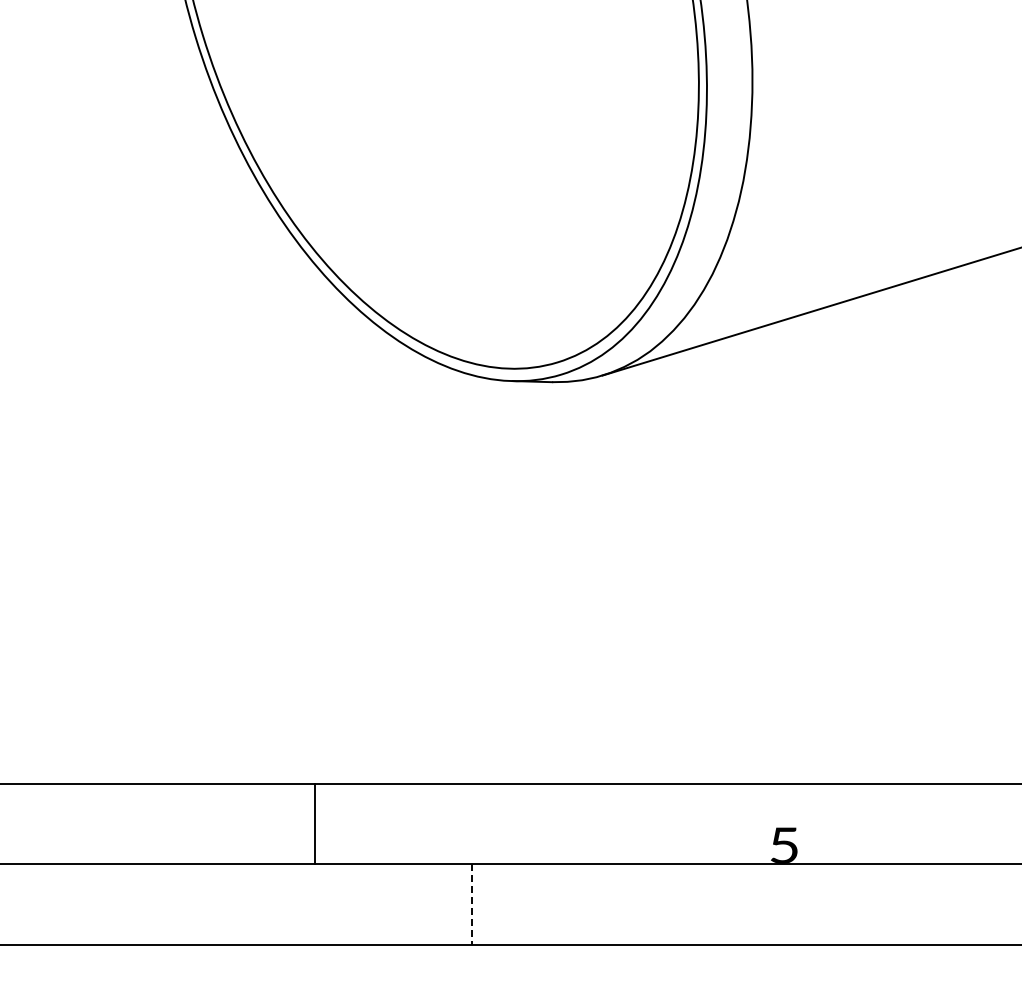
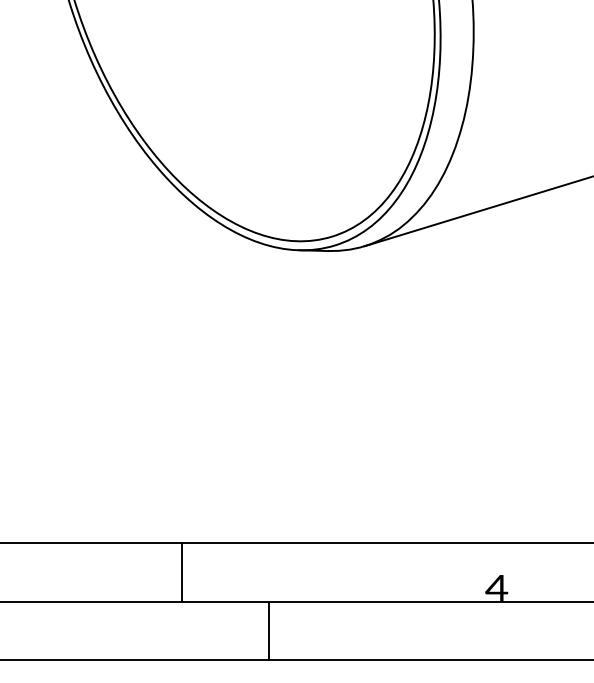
line: (314, 823) -> (182, 572), moved
text: (783, 844) -> (496, 587), 5 -> 4
line: (471, 904) -> (269, 630), dashed -> solid

